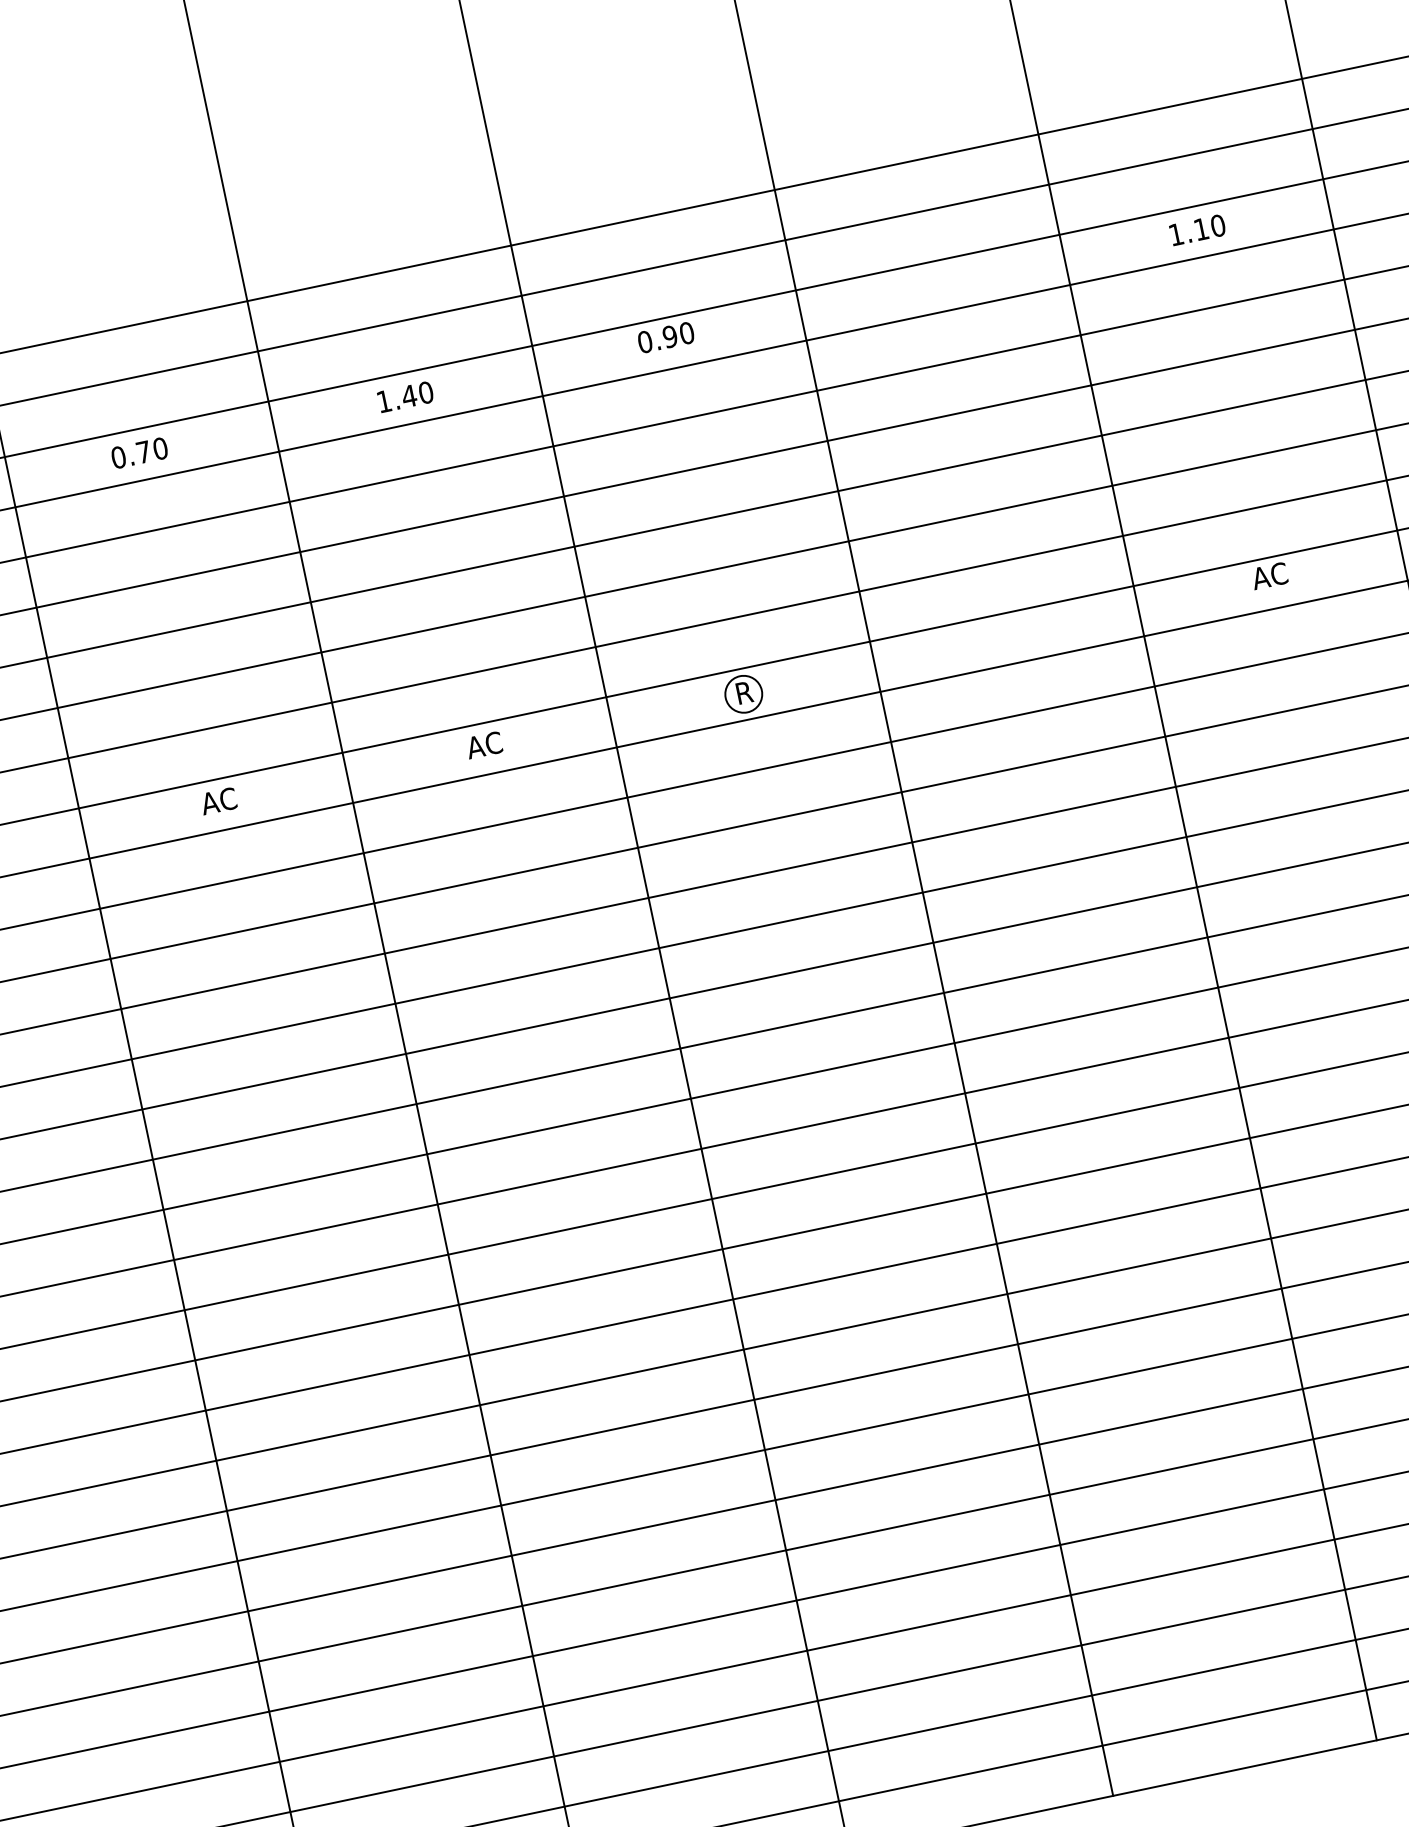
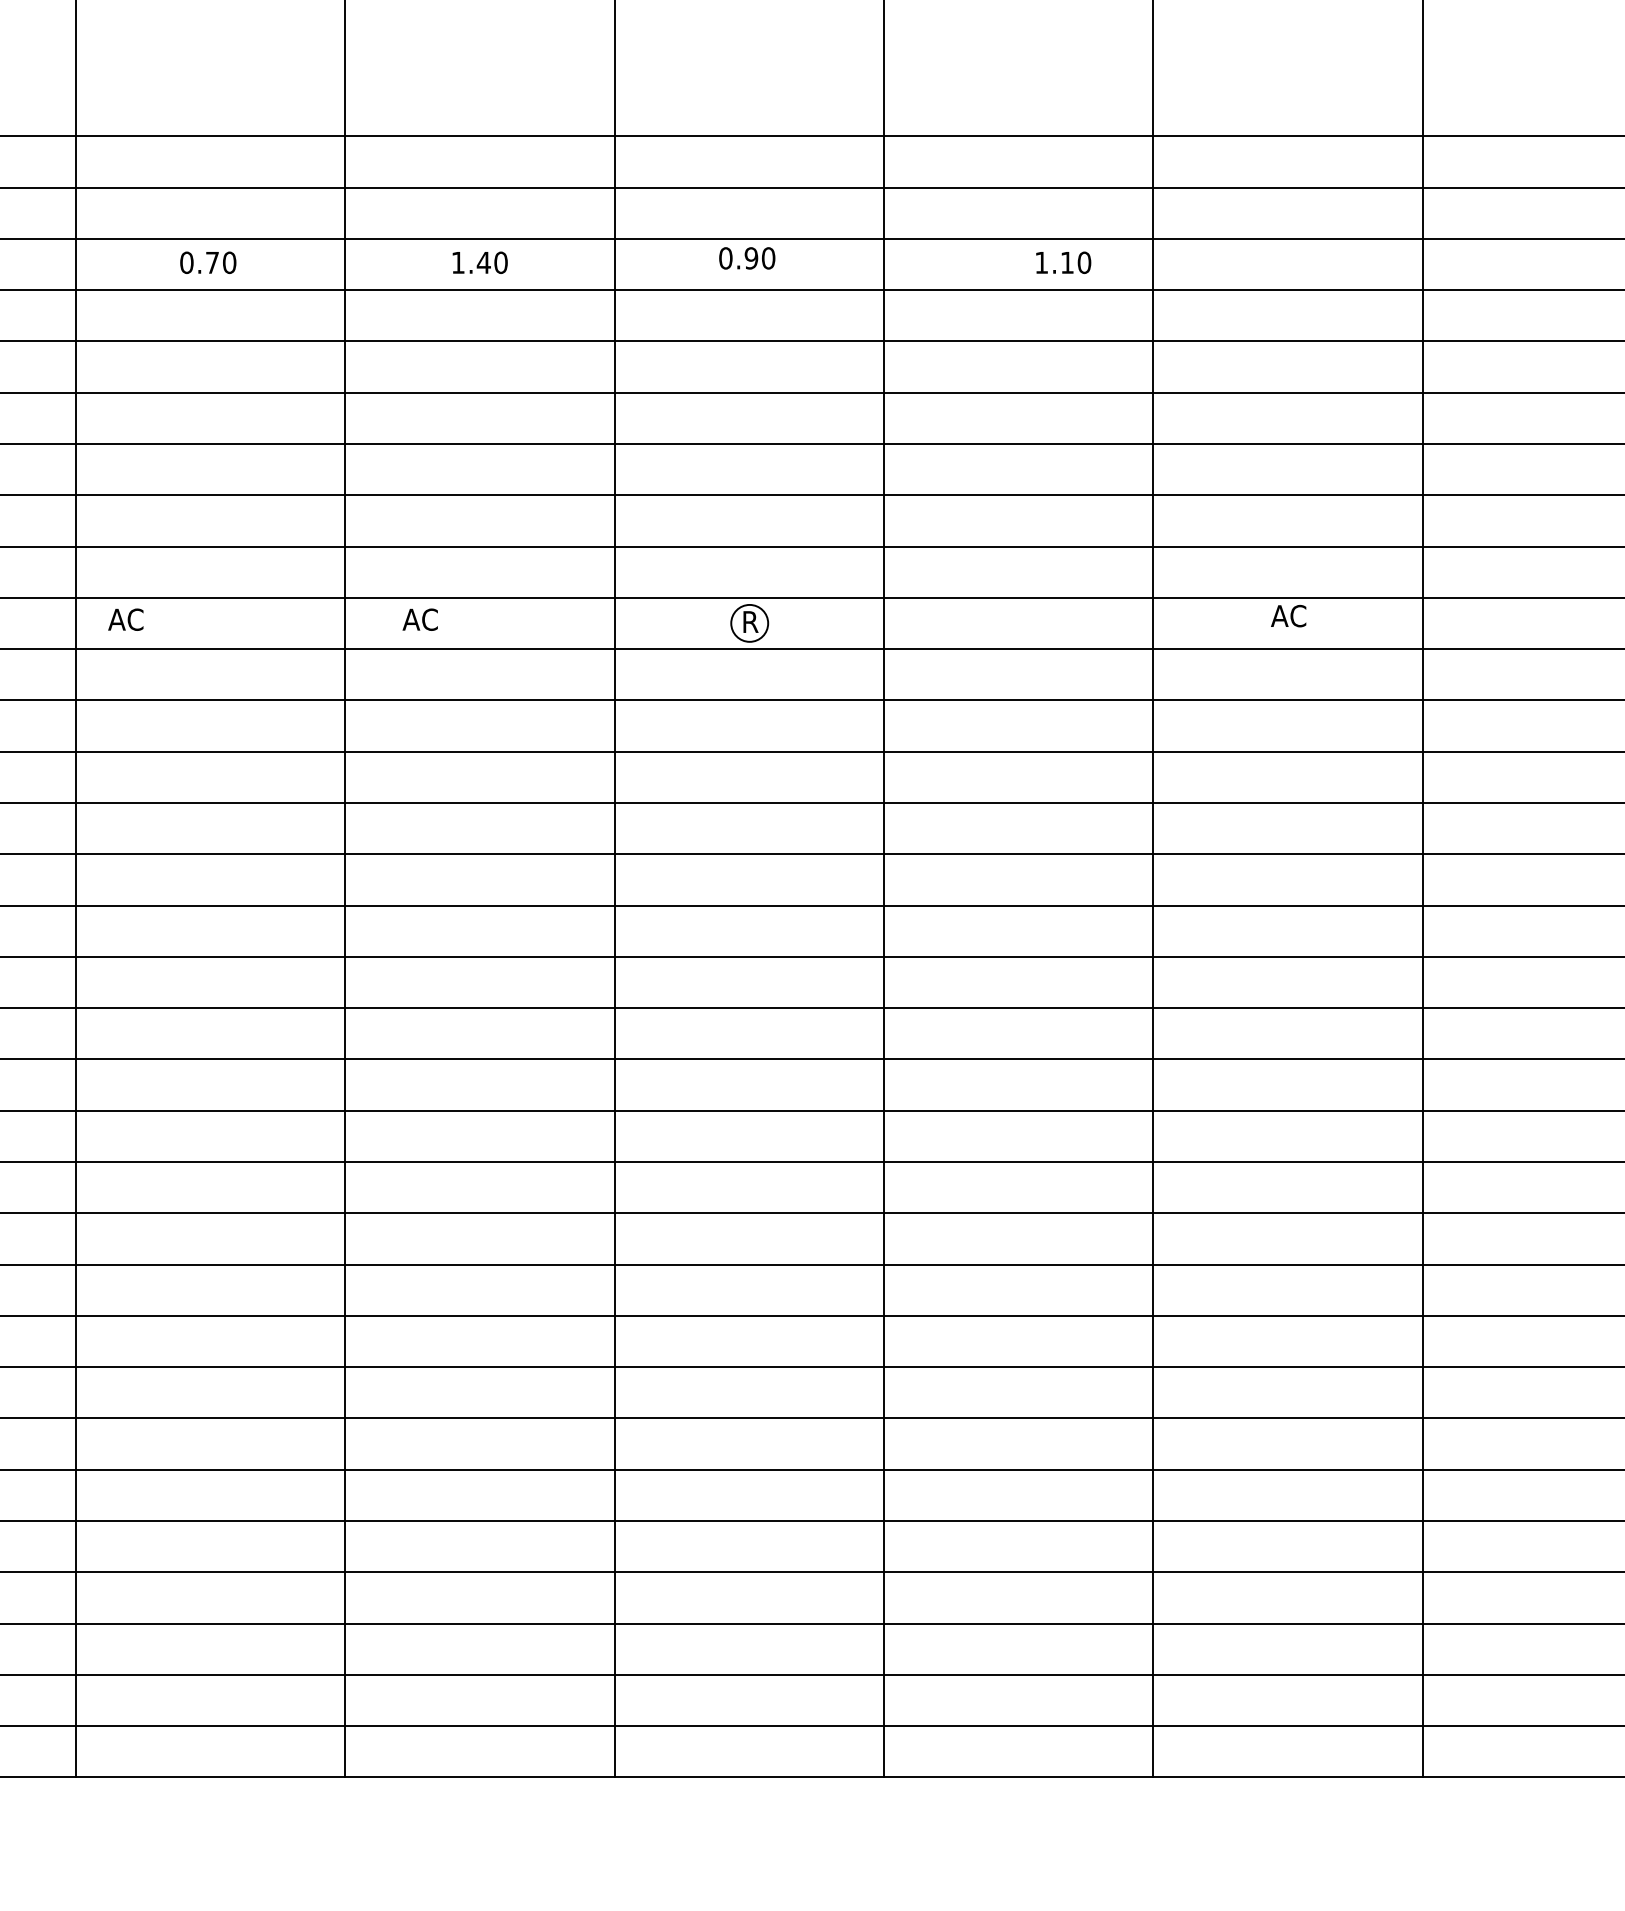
text: (1197, 229) -> (1063, 262), moved
text: (483, 745) -> (419, 619), moved
text: (218, 801) -> (125, 619), moved

